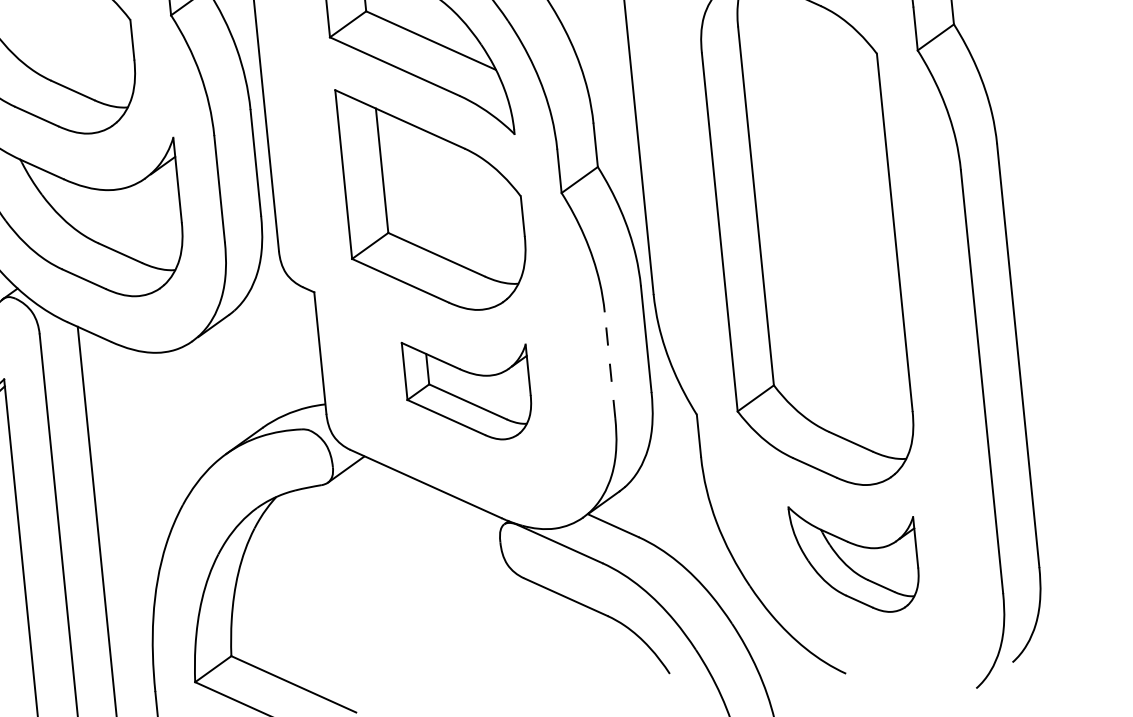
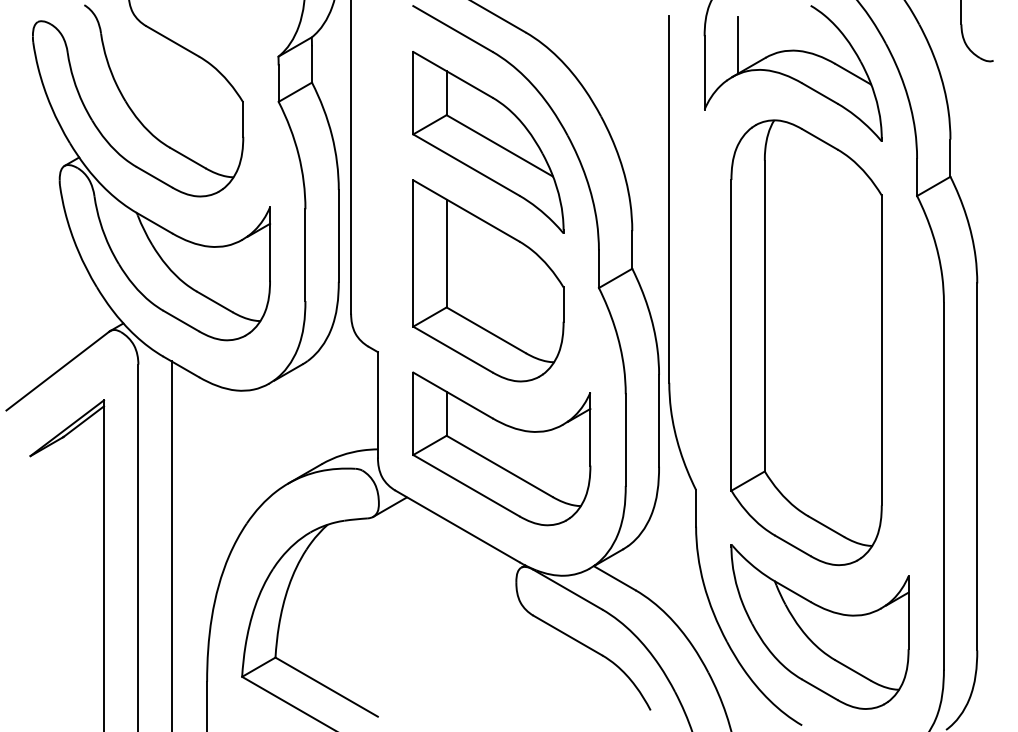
line: (609, 365) -> (625, 440), dashed -> solid
part: (467, 389) -> (501, 448), size x1.67
part: (854, 557) -> (819, 626), size x1.67

